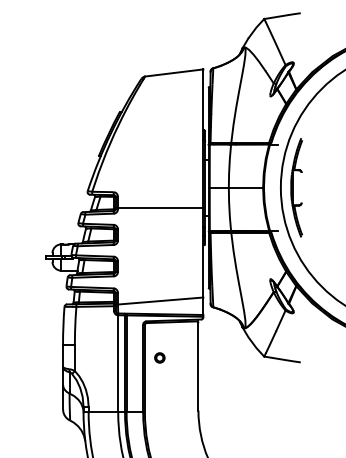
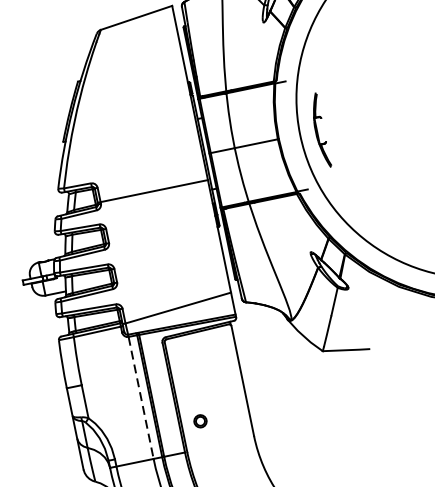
part: (296, 187) -> (319, 130), size x0.6
part: (159, 357) -> (199, 420), moved
line: (118, 363) -> (141, 397), solid -> dashed

